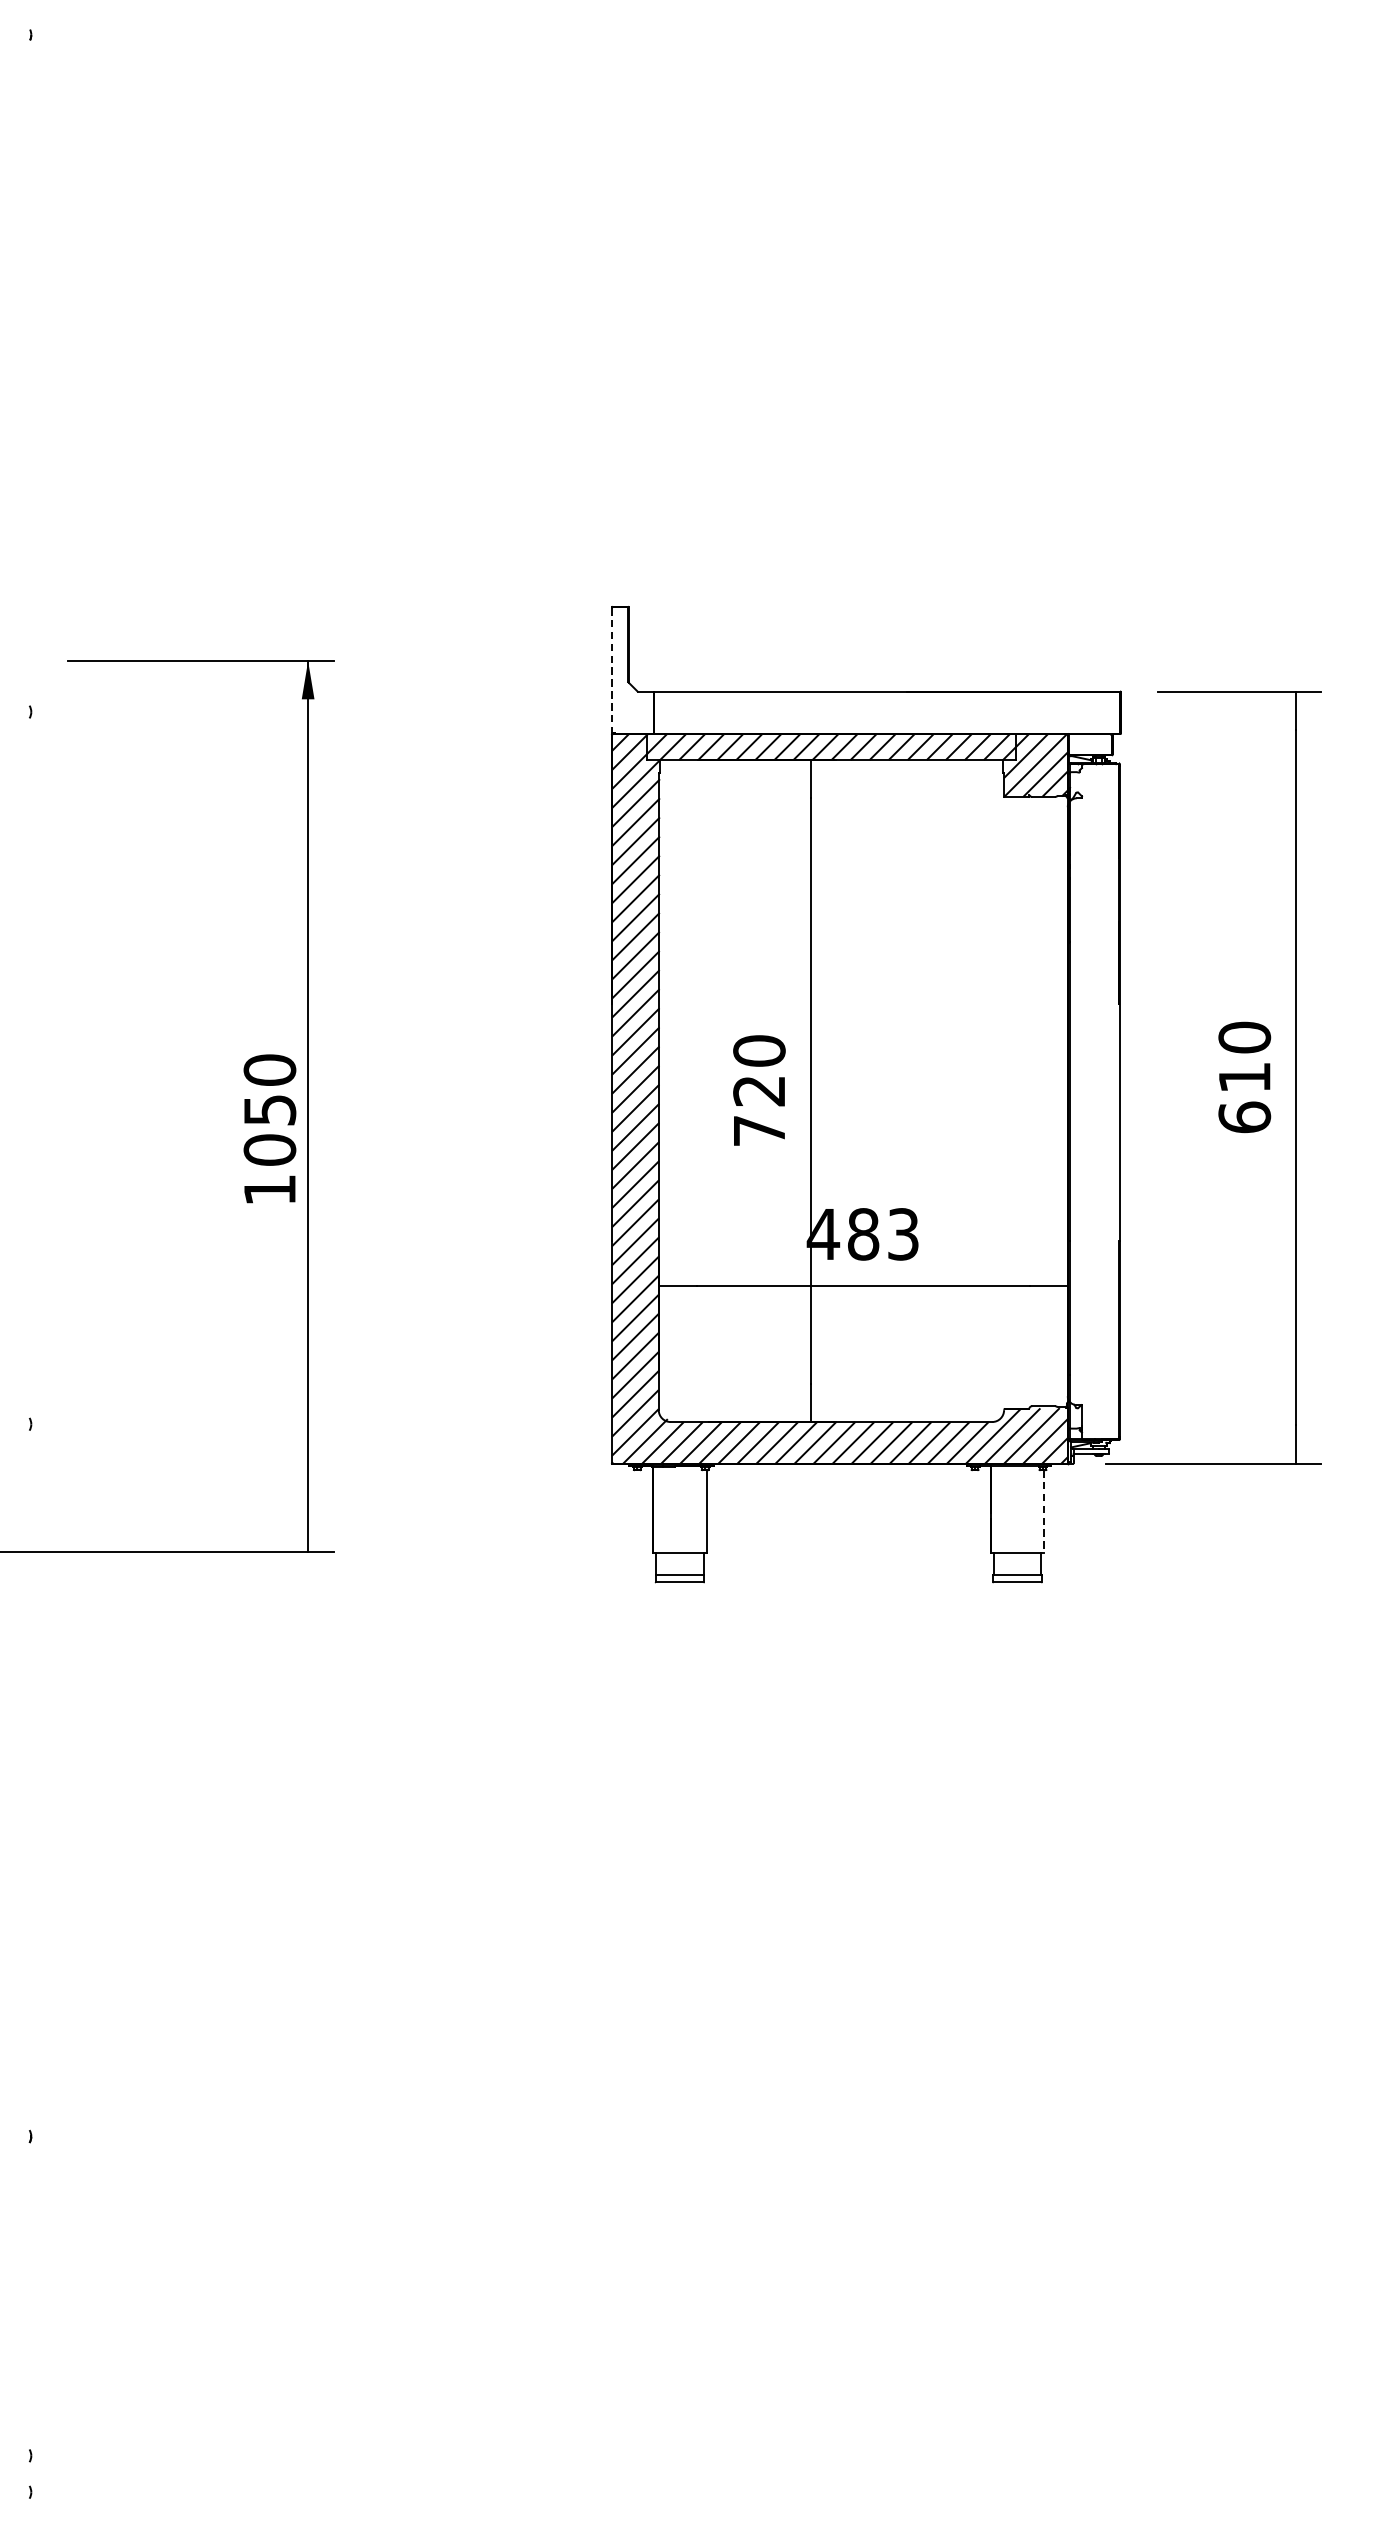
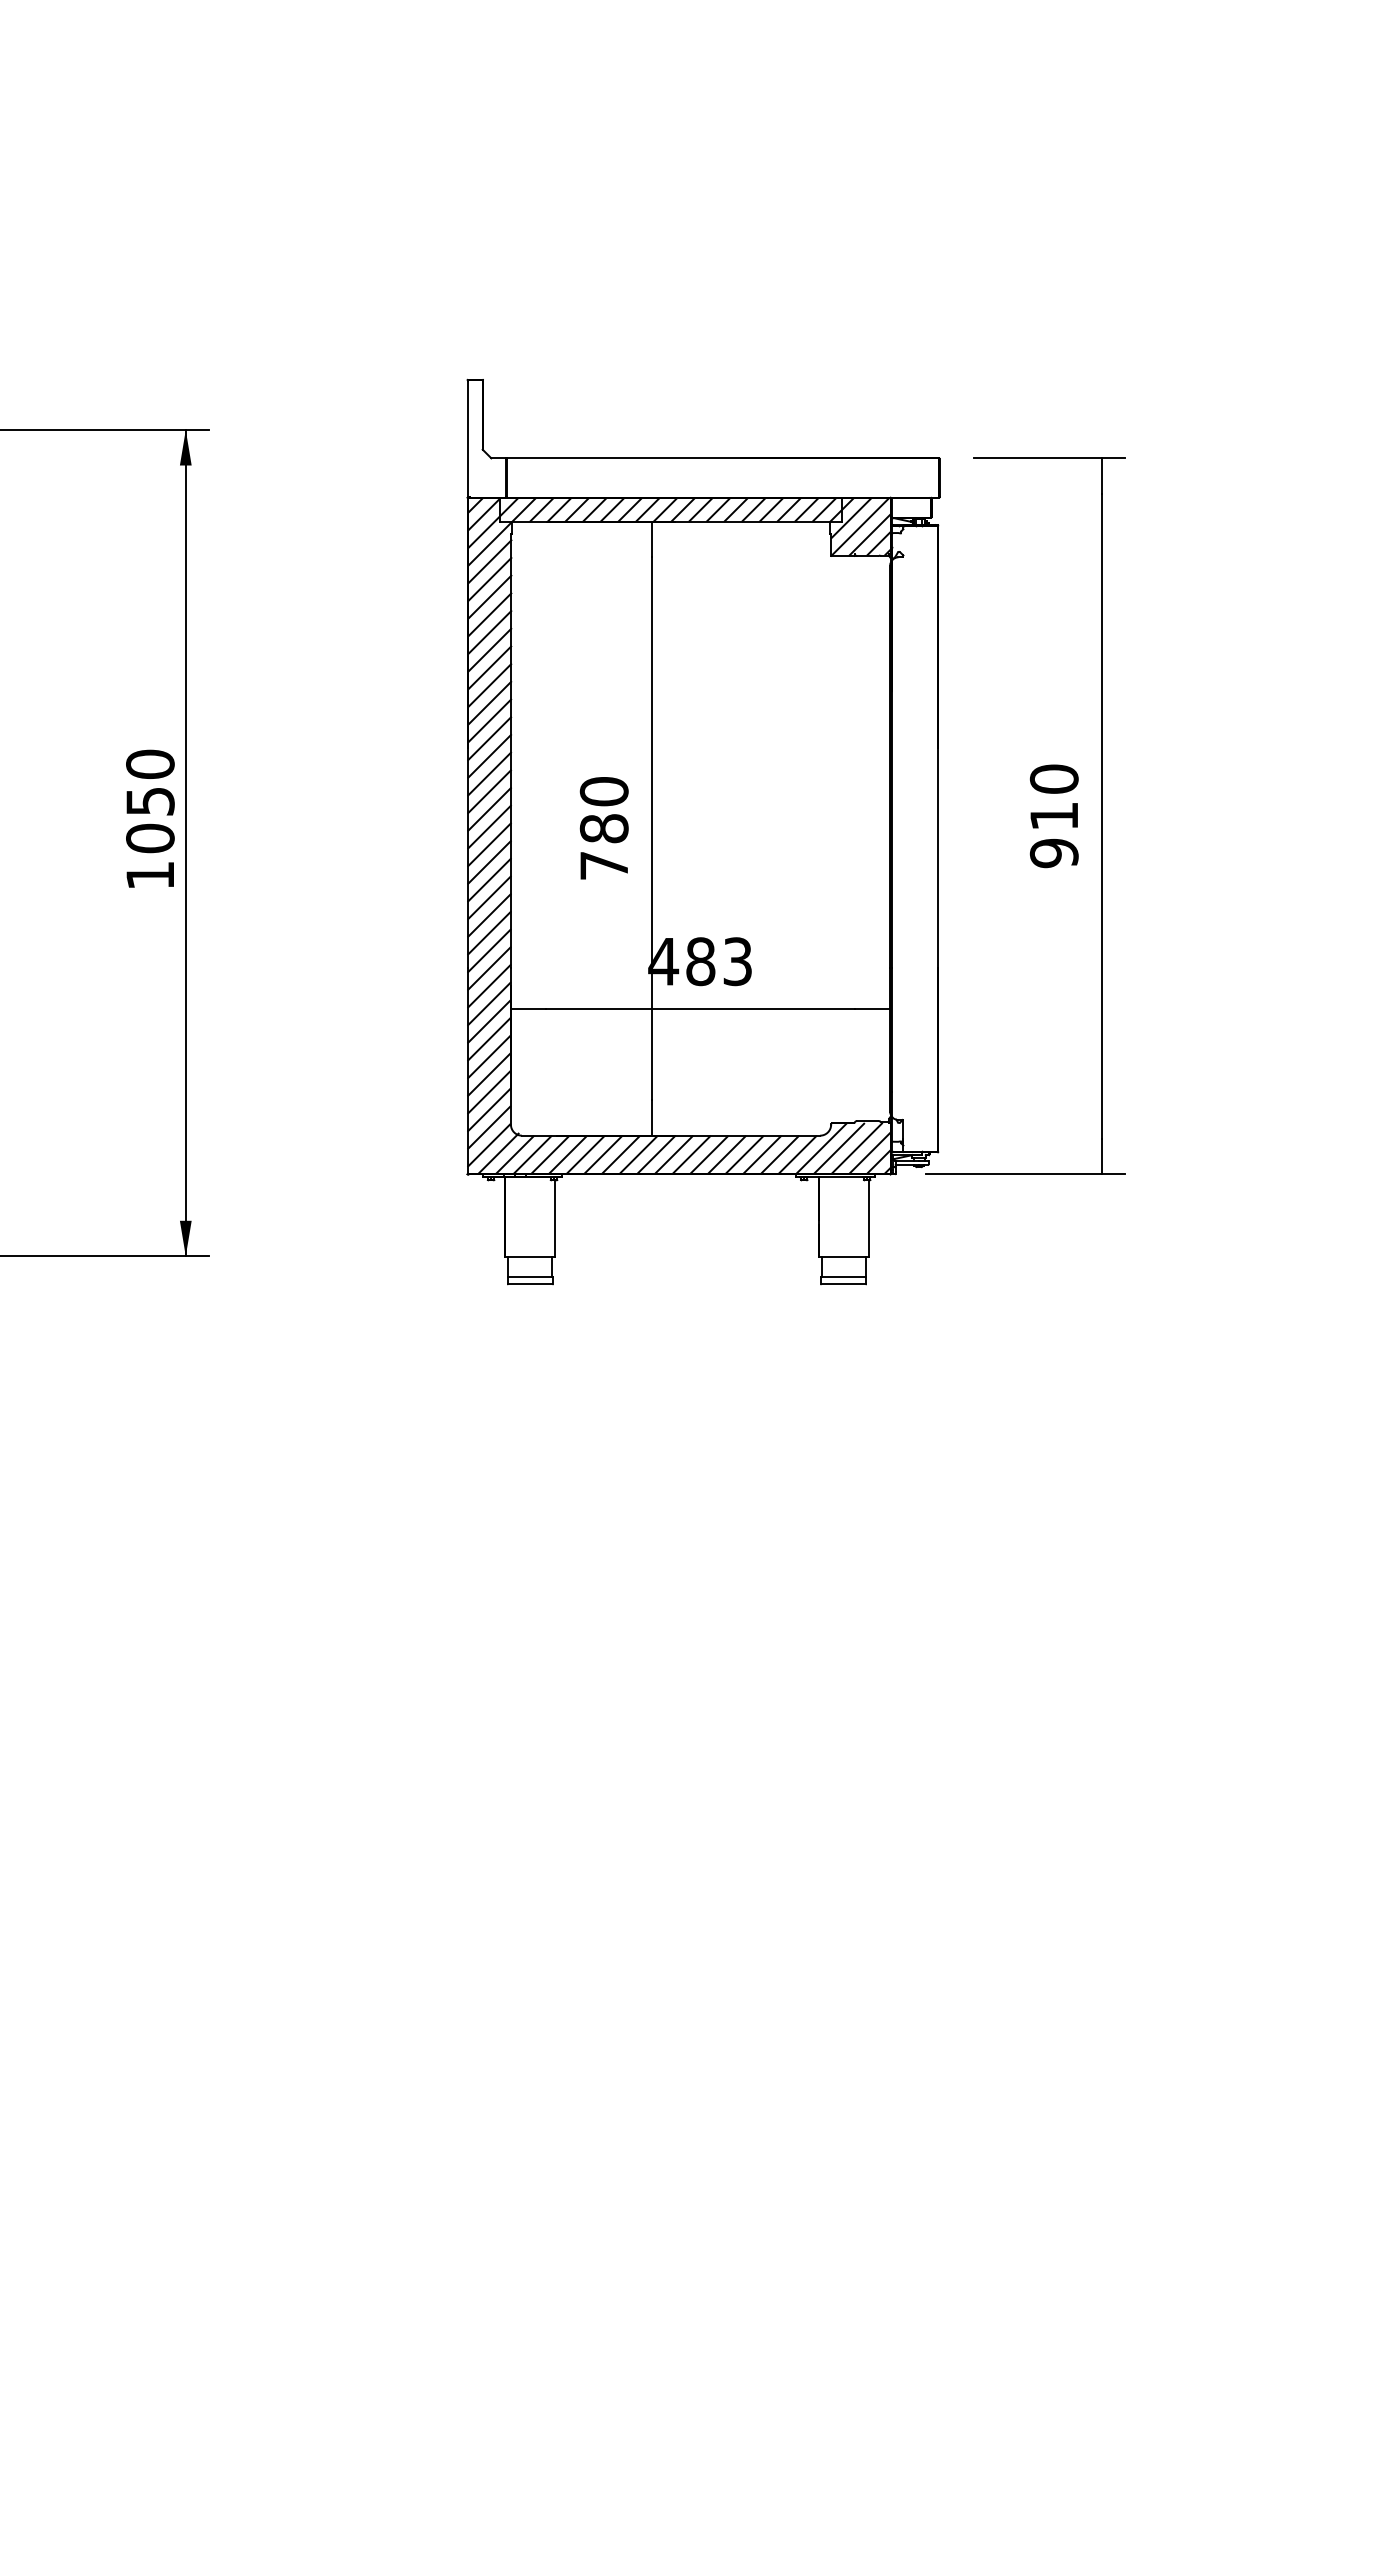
line: (611, 671) -> (467, 439), dashed -> solid
text: (758, 1090) -> (603, 828), 720 -> 780
text: (1243, 1117) -> (1053, 853), 610 -> 910
text: (270, 1128) -> (150, 818), moved
line: (1044, 1512) -> (868, 1219), dashed -> solid
fill: (307, 1532) -> (185, 1238), added

